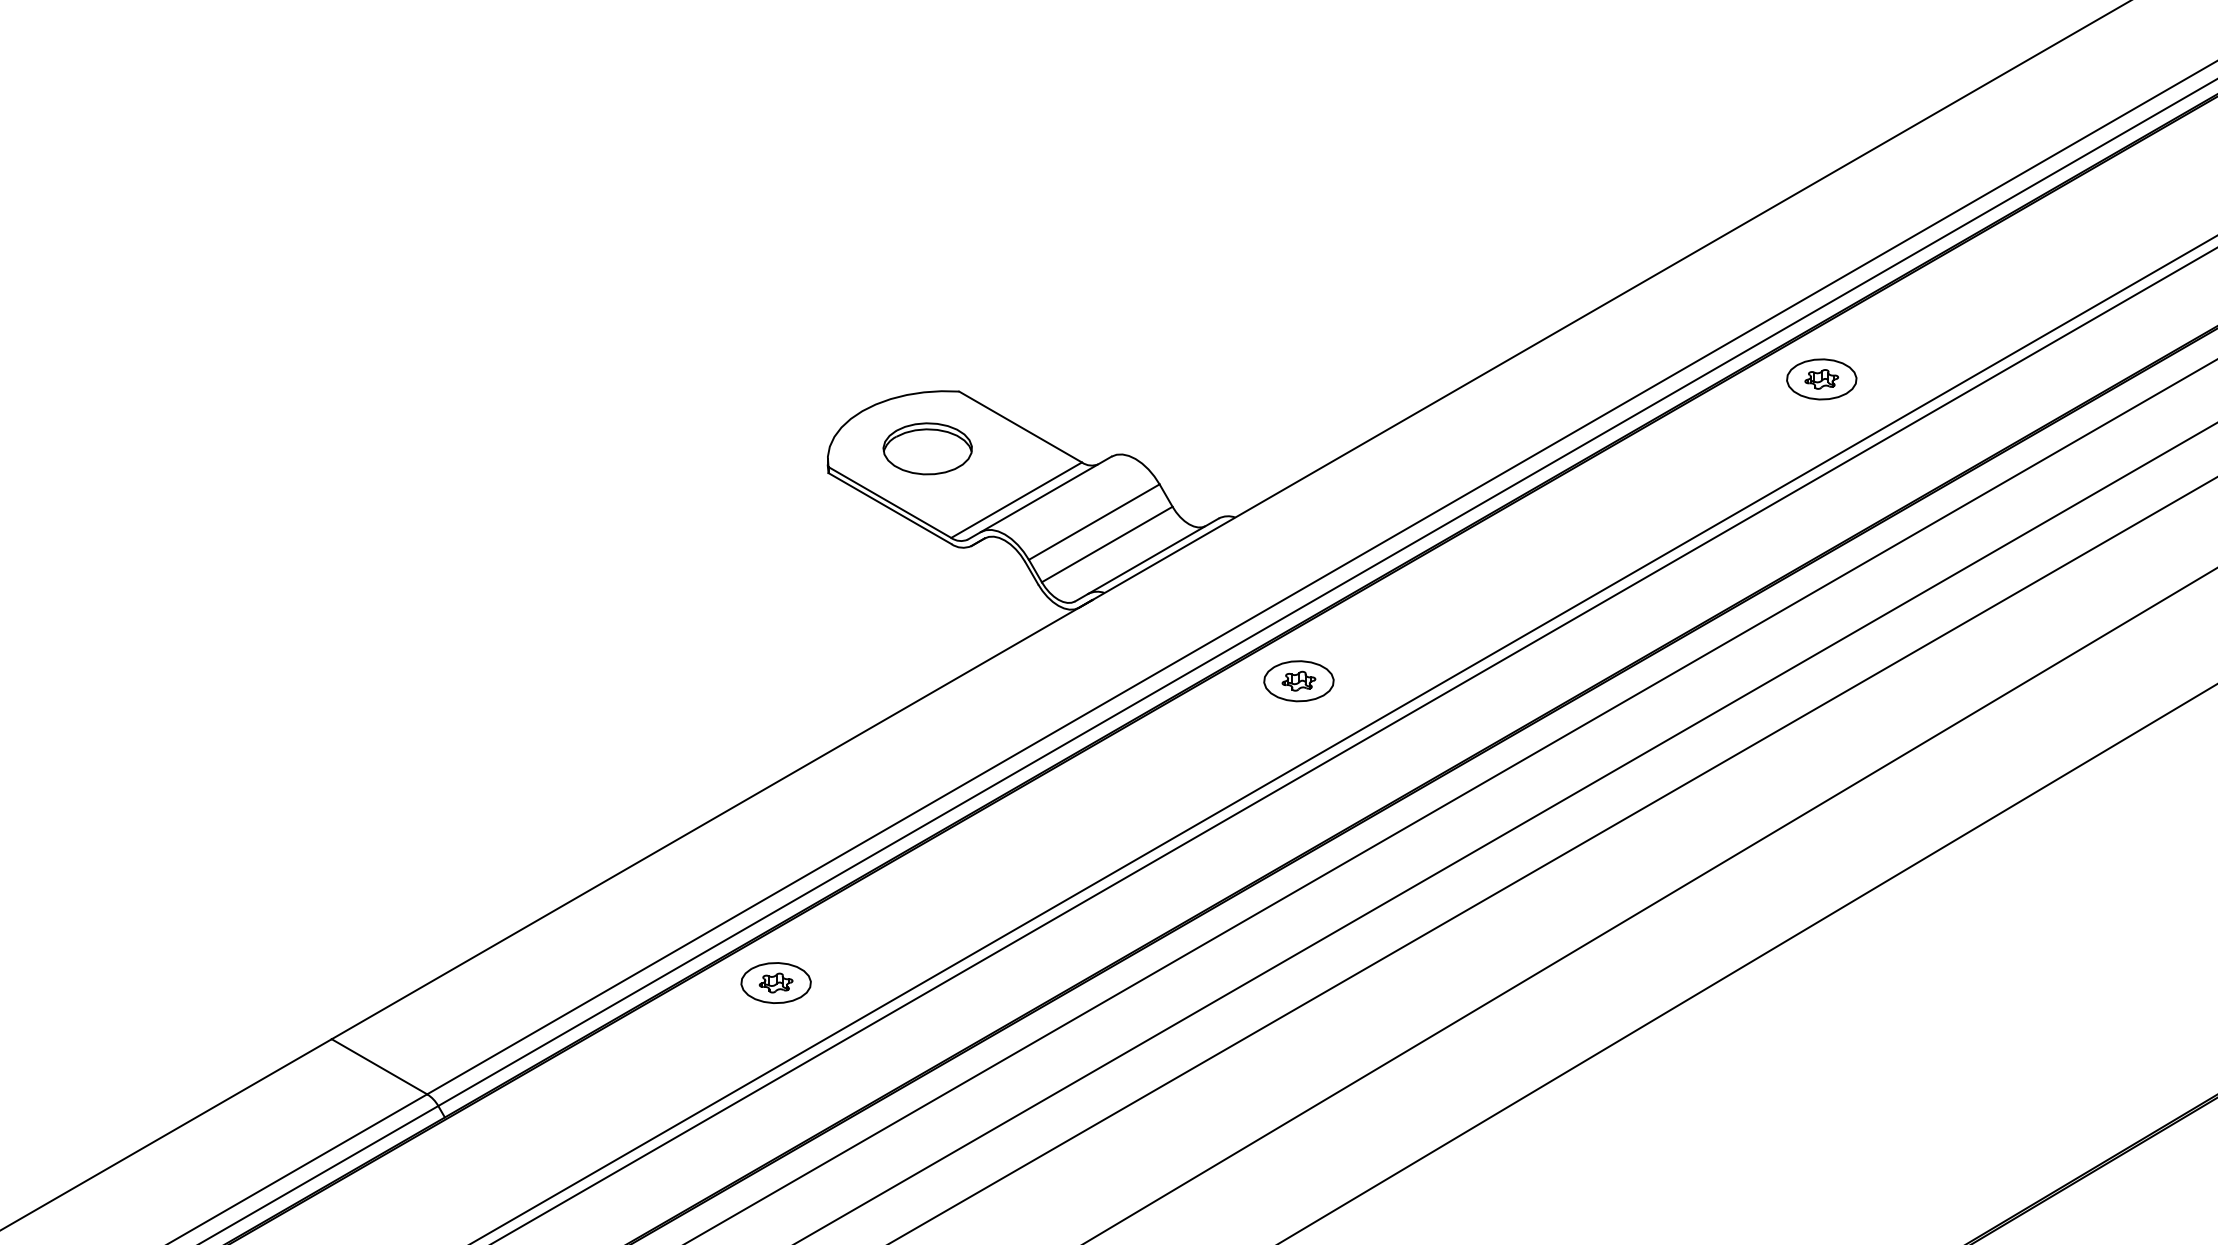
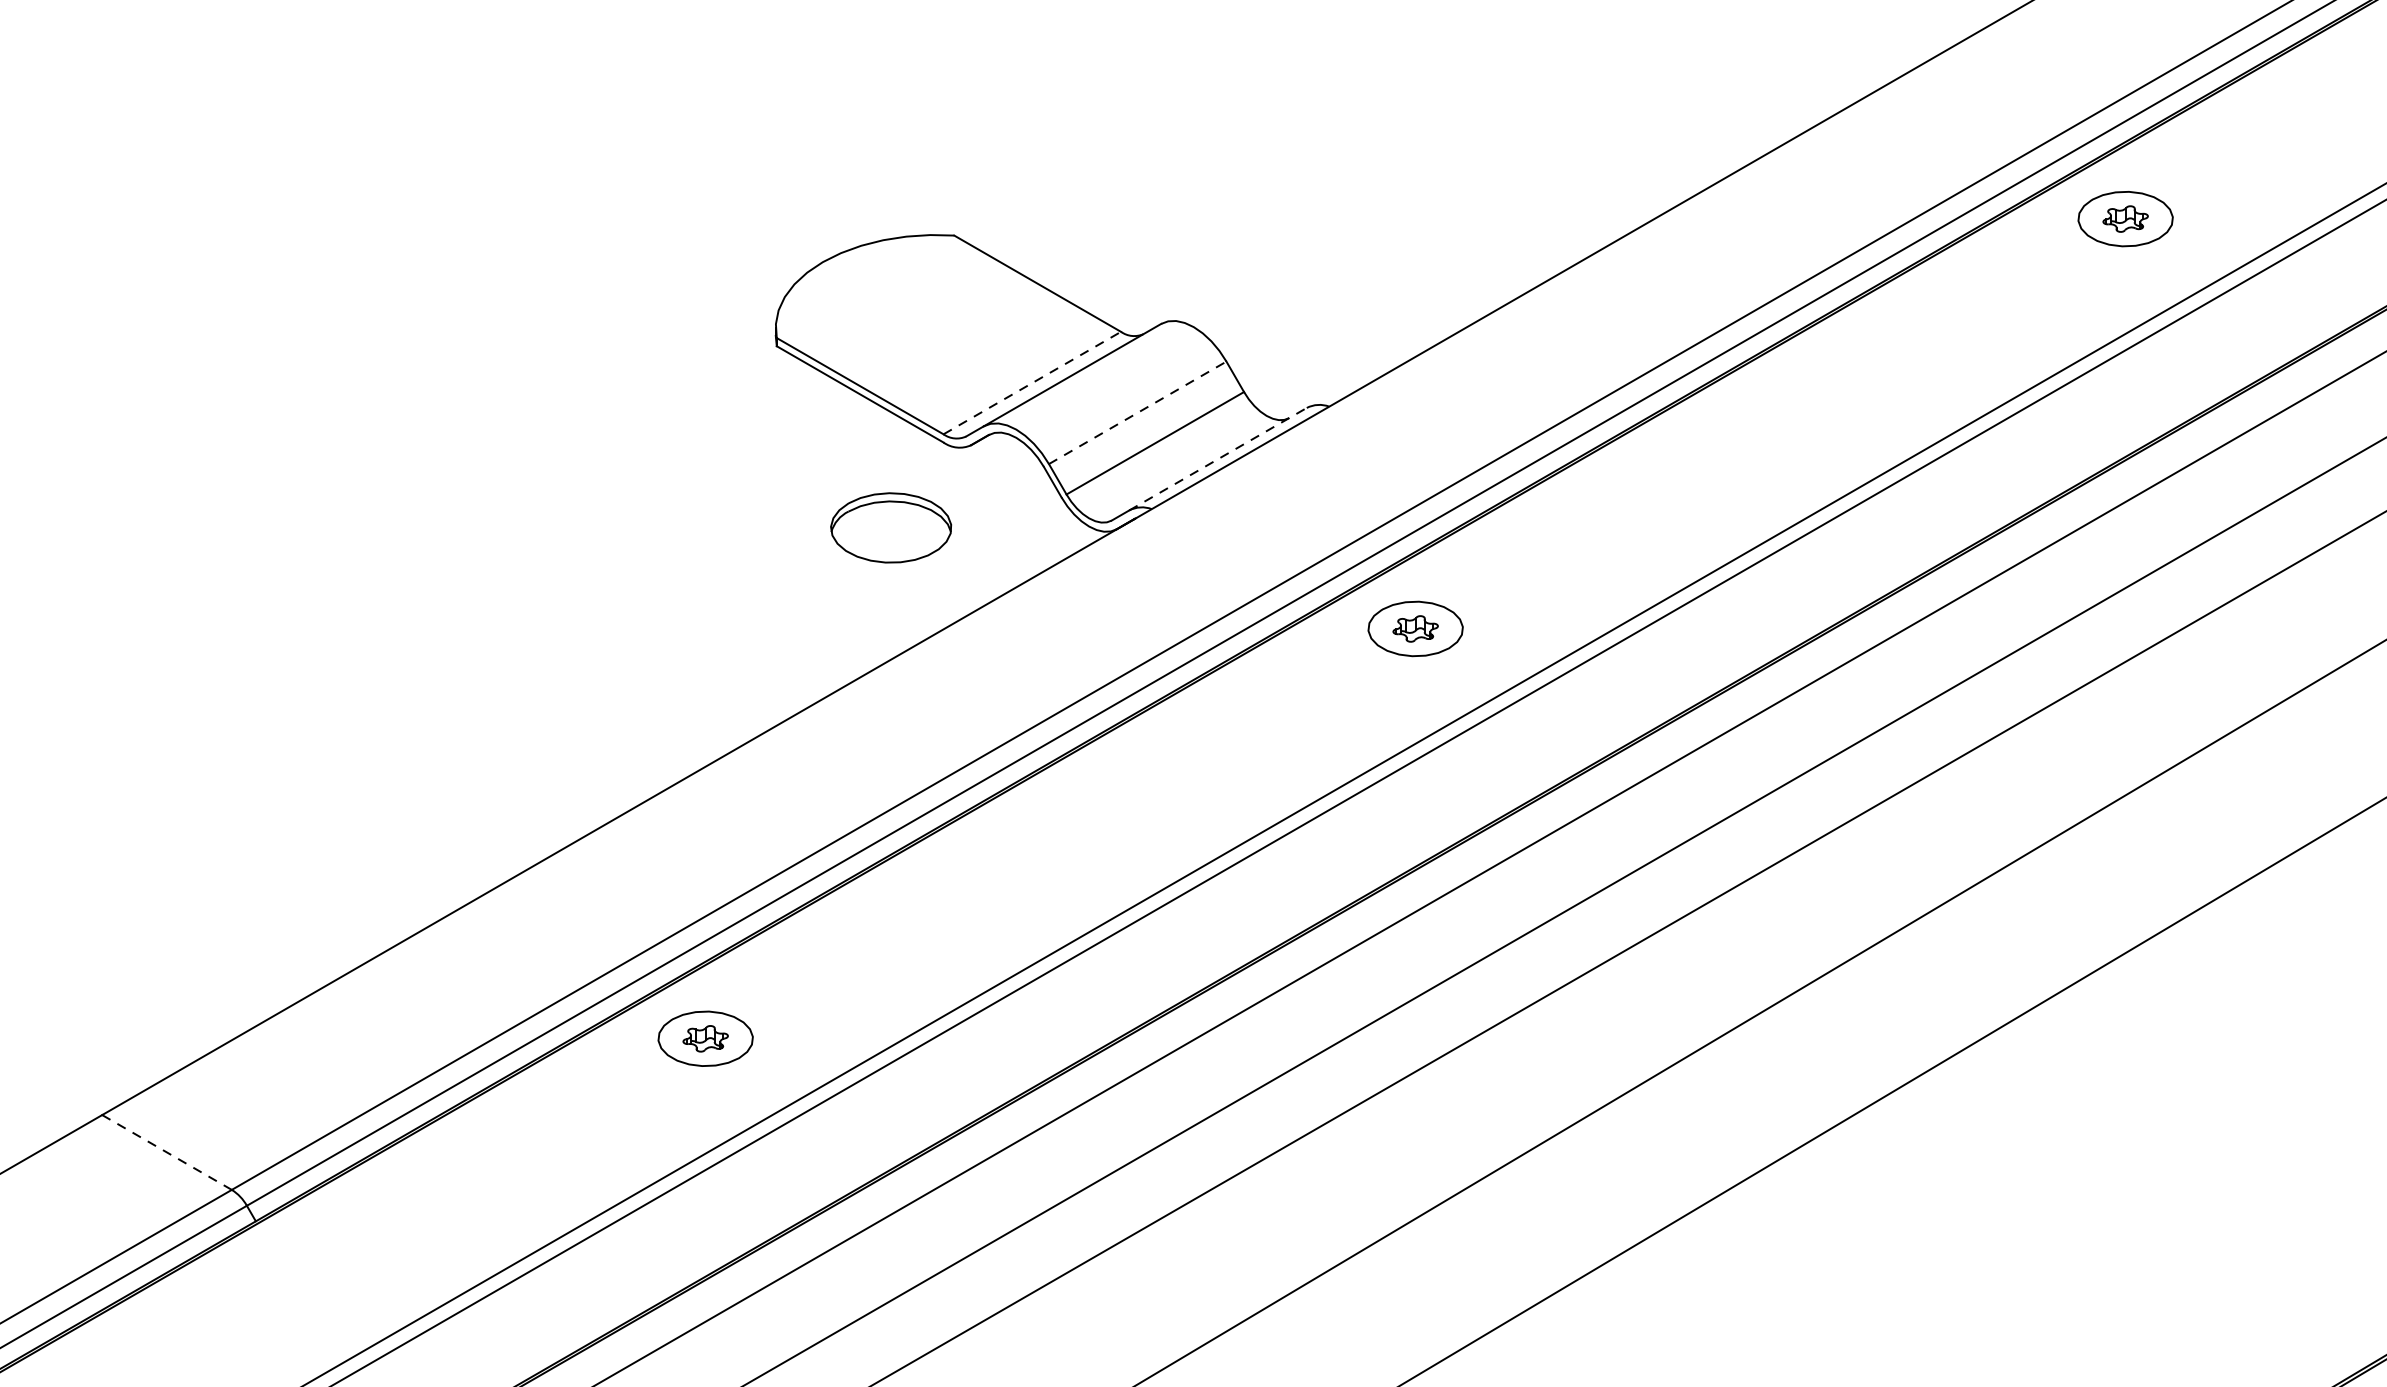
part: (927, 448) -> (890, 527), moved
line: (1017, 499) -> (1033, 382), solid -> dashed
line: (1094, 521) -> (1138, 412), solid -> dashed
line: (1153, 556) -> (1218, 459), solid -> dashed
line: (379, 1067) -> (167, 1153), solid -> dashed

